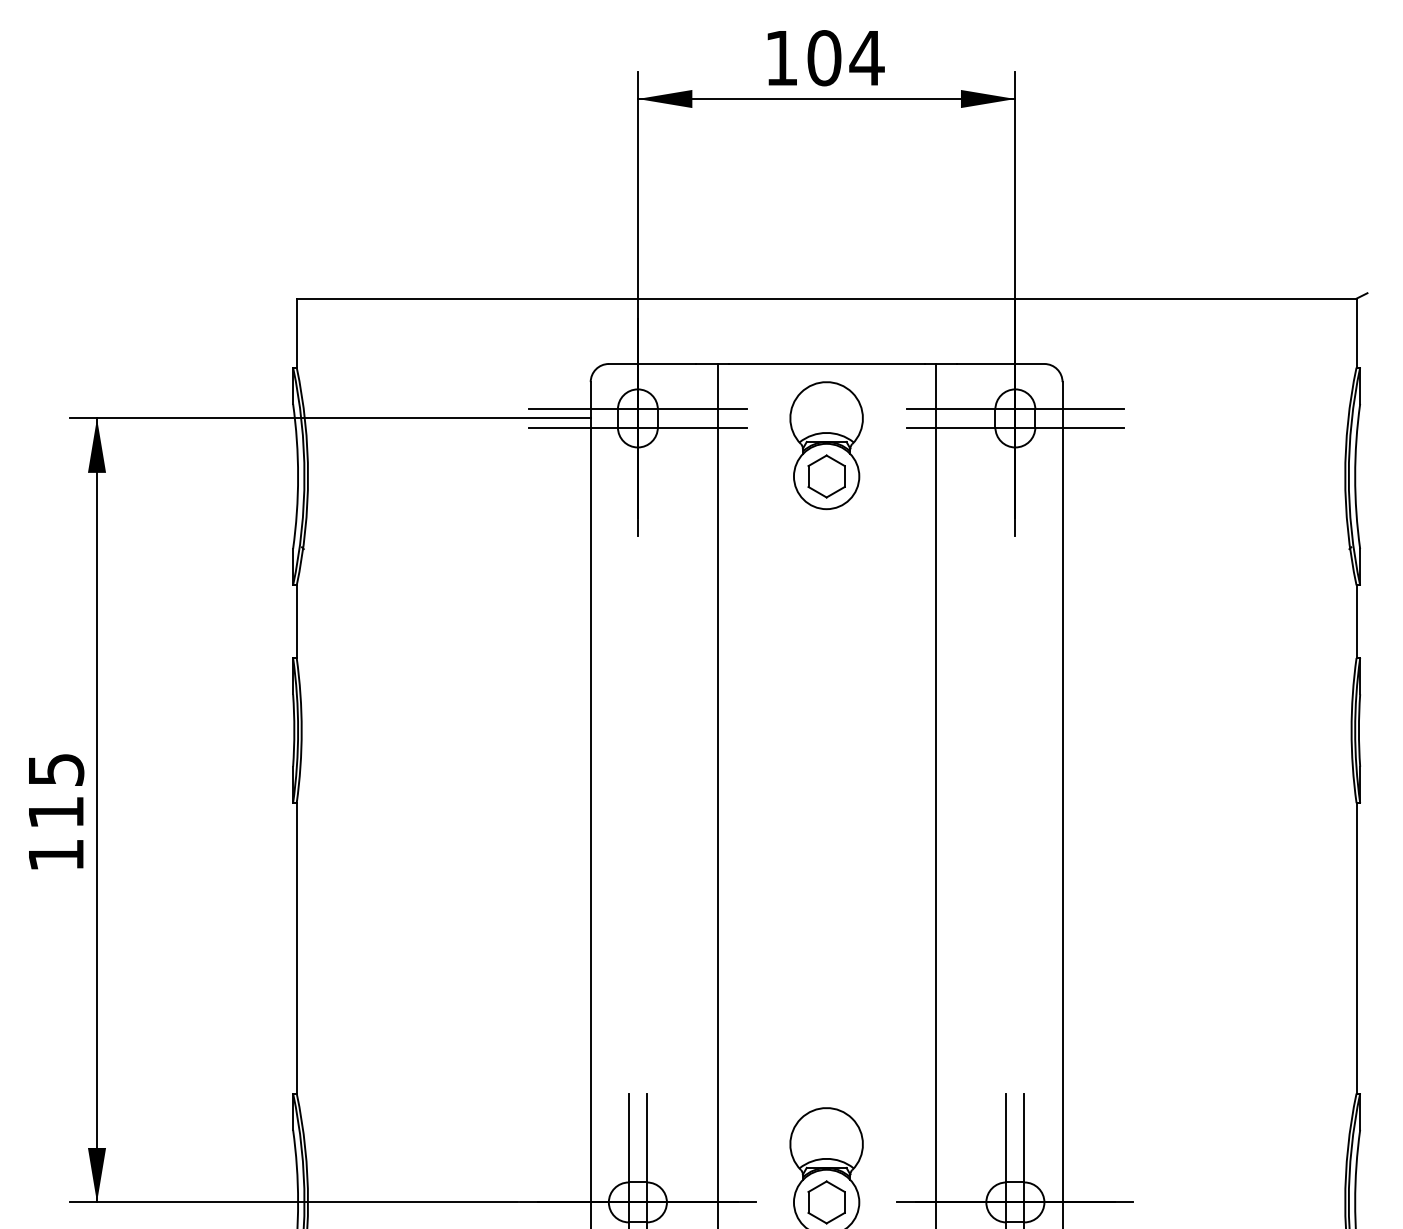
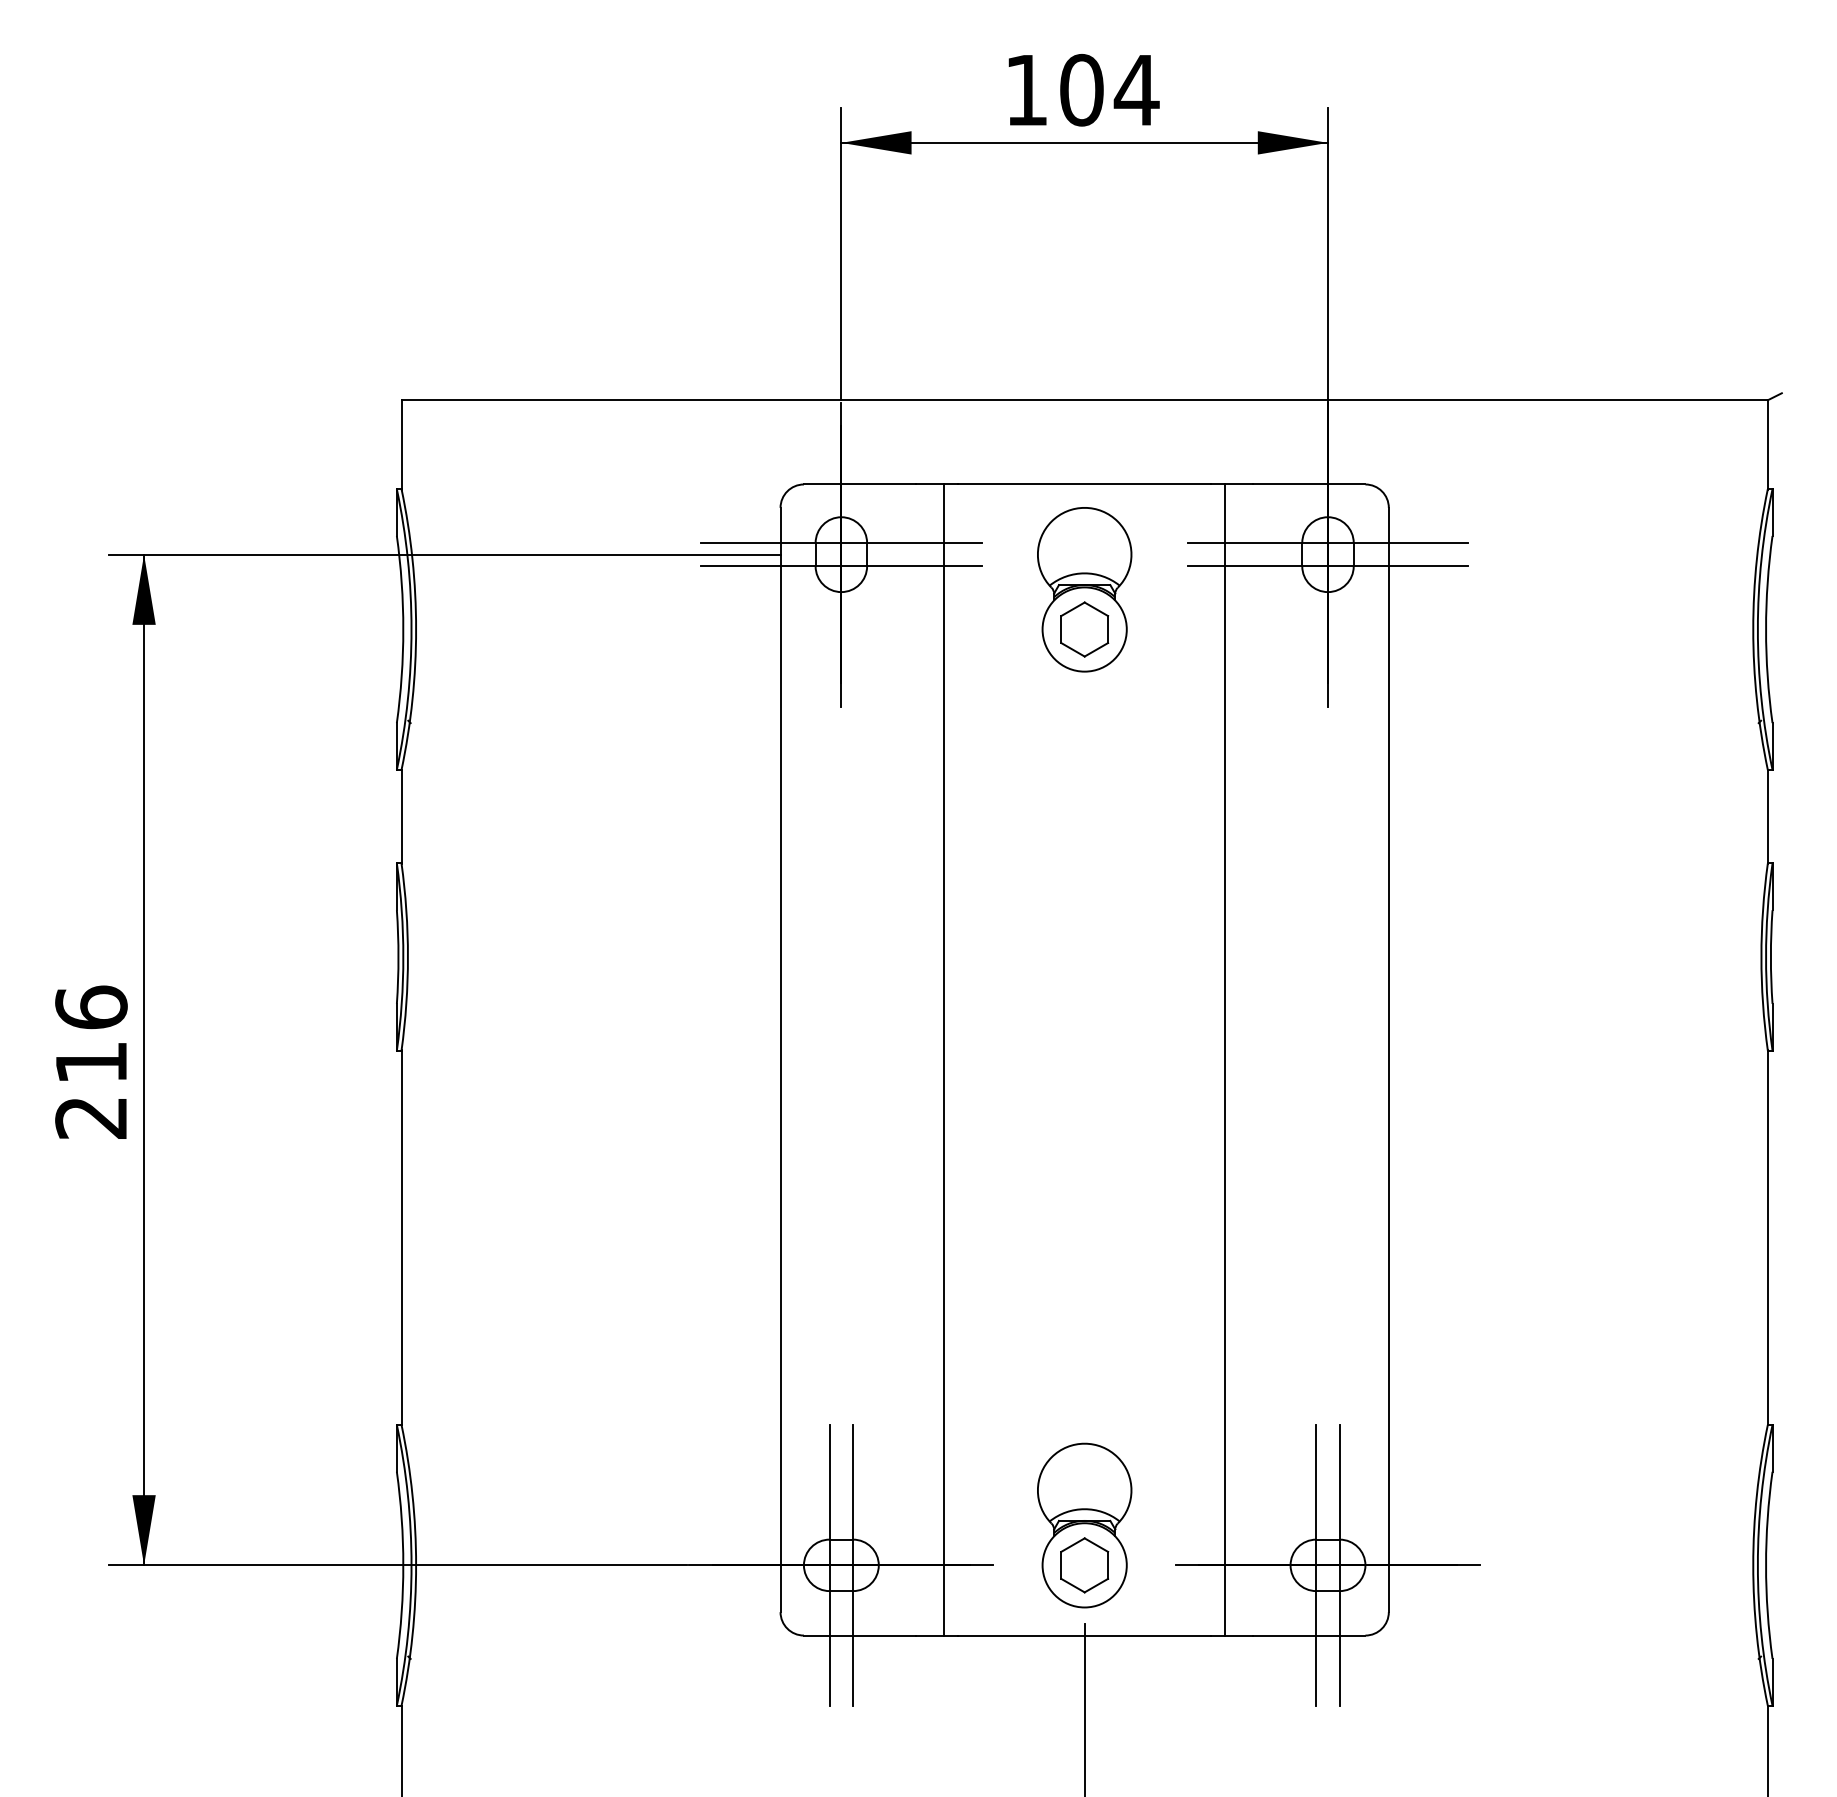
text: (56, 811) -> (91, 1061), 115 -> 216

